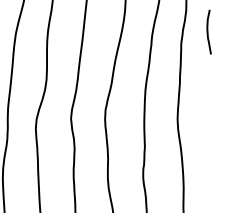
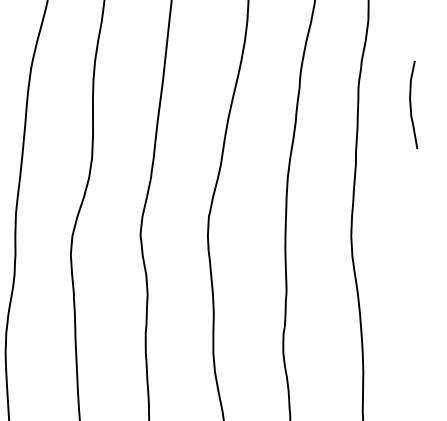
curve: (208, 31) -> (412, 103), moved

